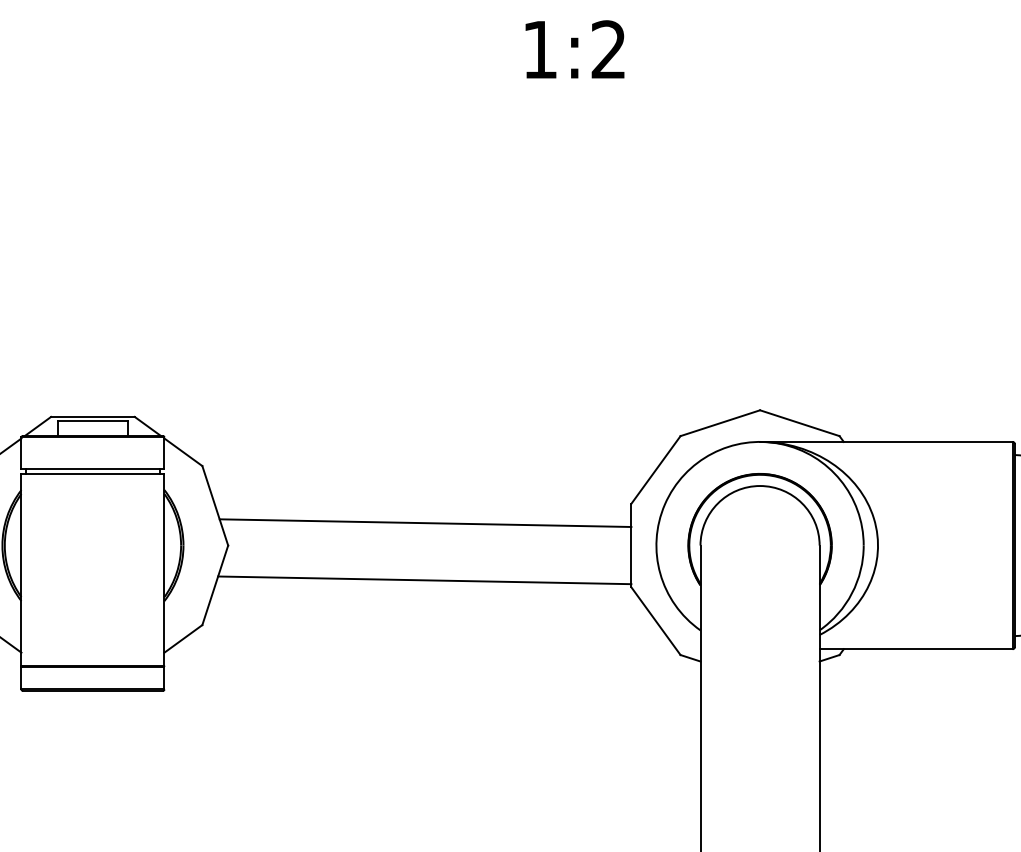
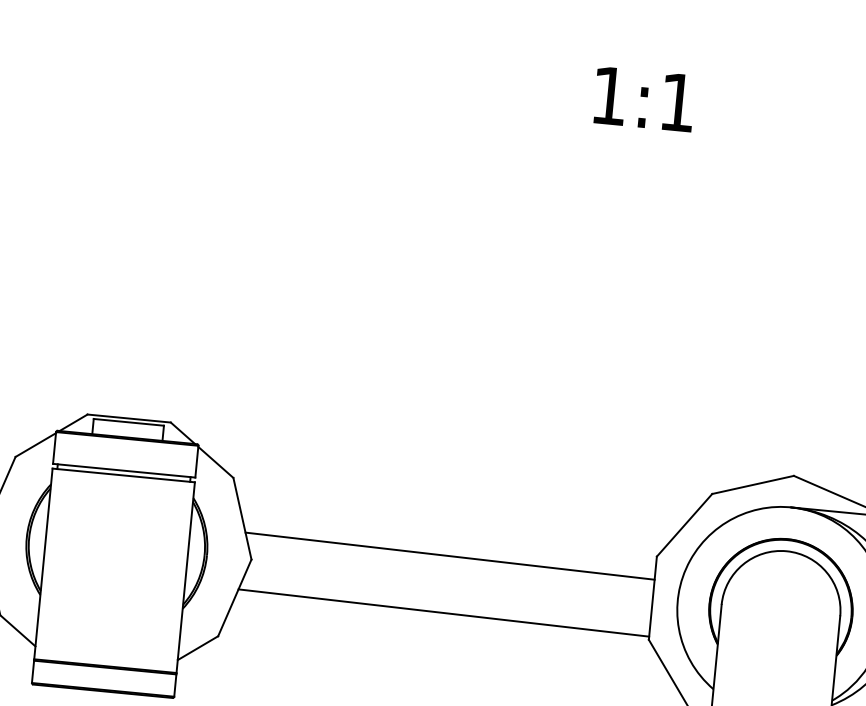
text: (607, 49) -> (676, 102), 1:2 -> 1:1

